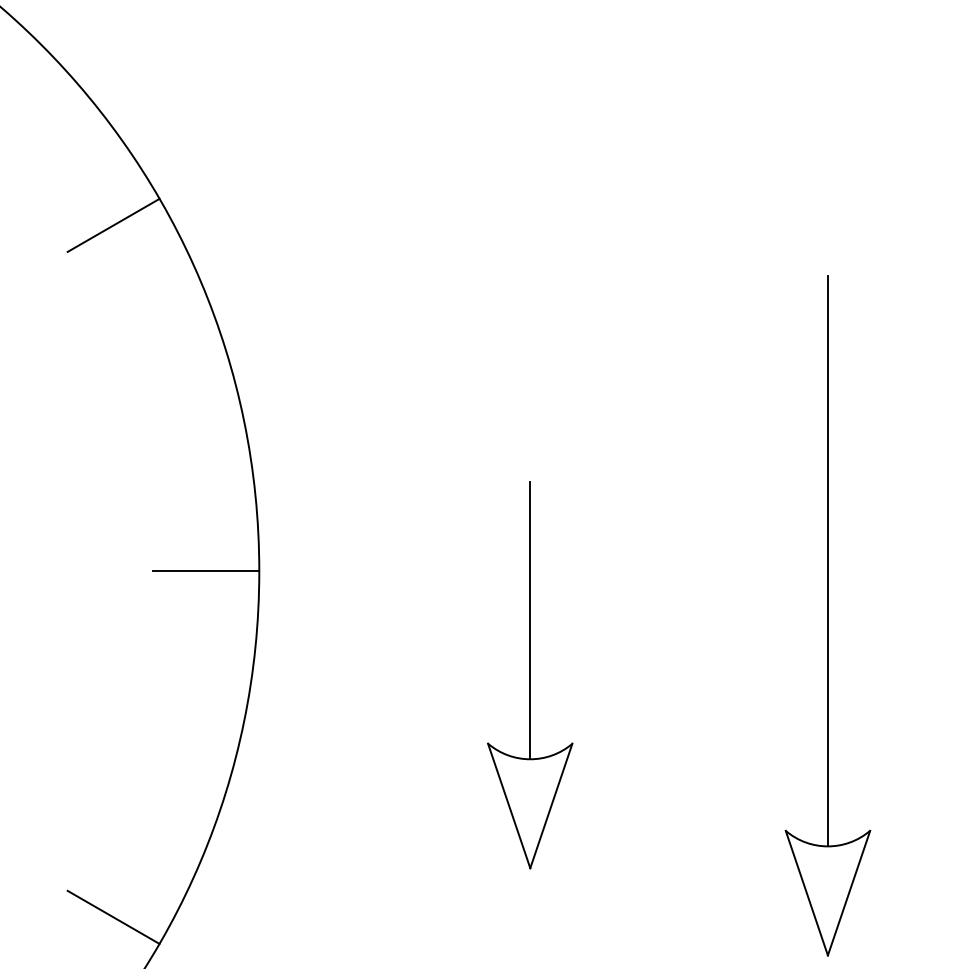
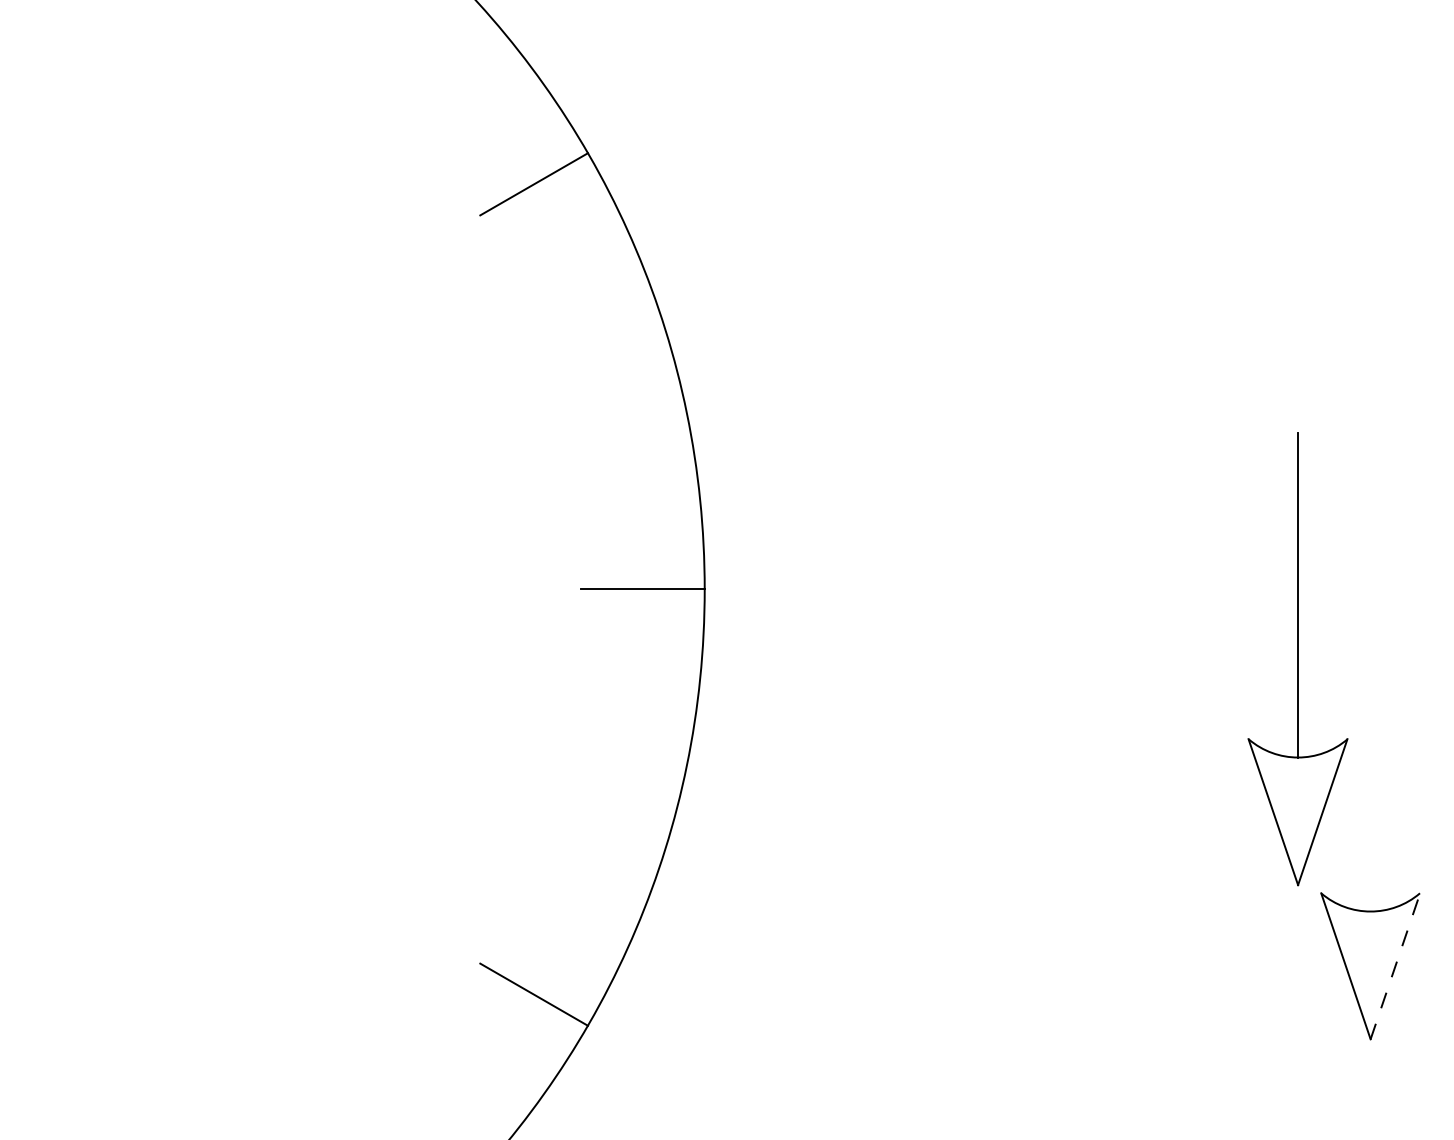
line: (827, 561) -> (1370, 577), removed
part: (529, 675) -> (1297, 659), moved
line: (849, 892) -> (1395, 965), solid -> dashed

